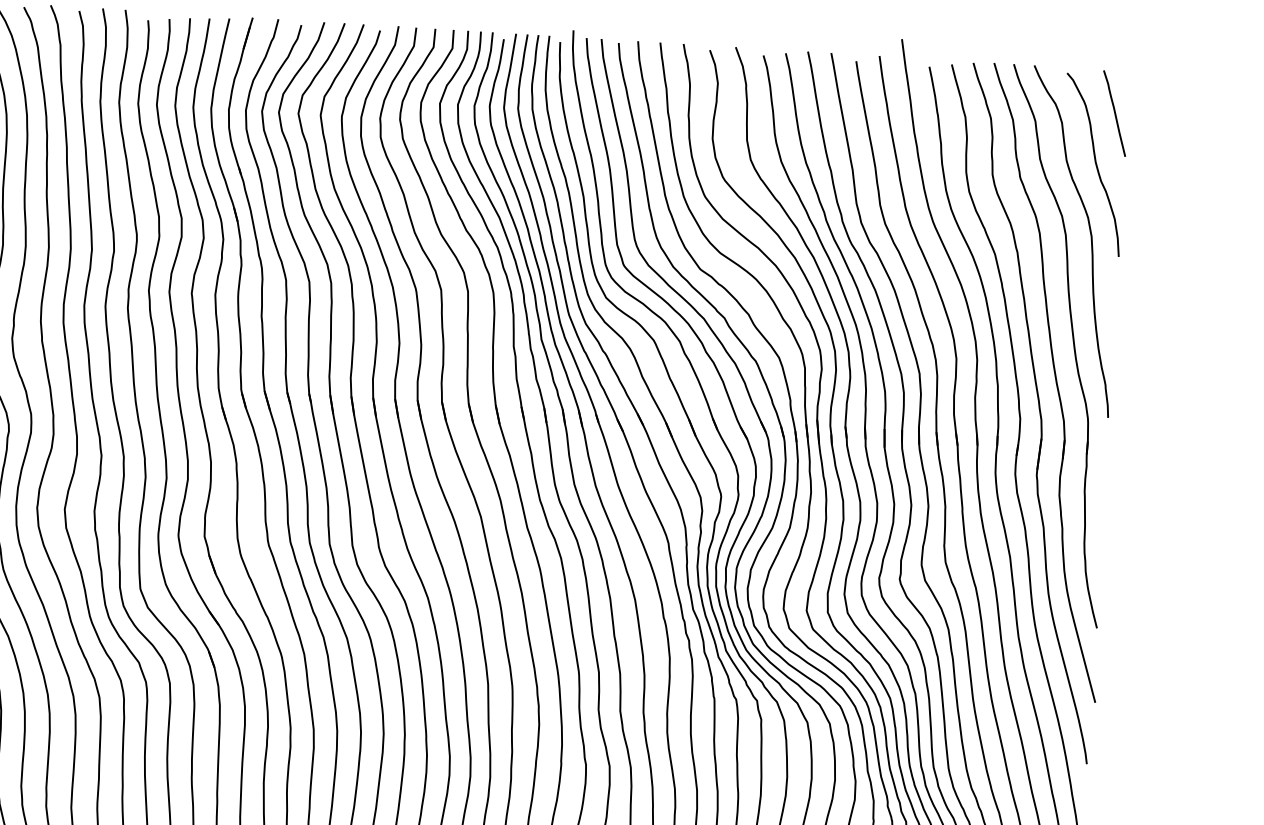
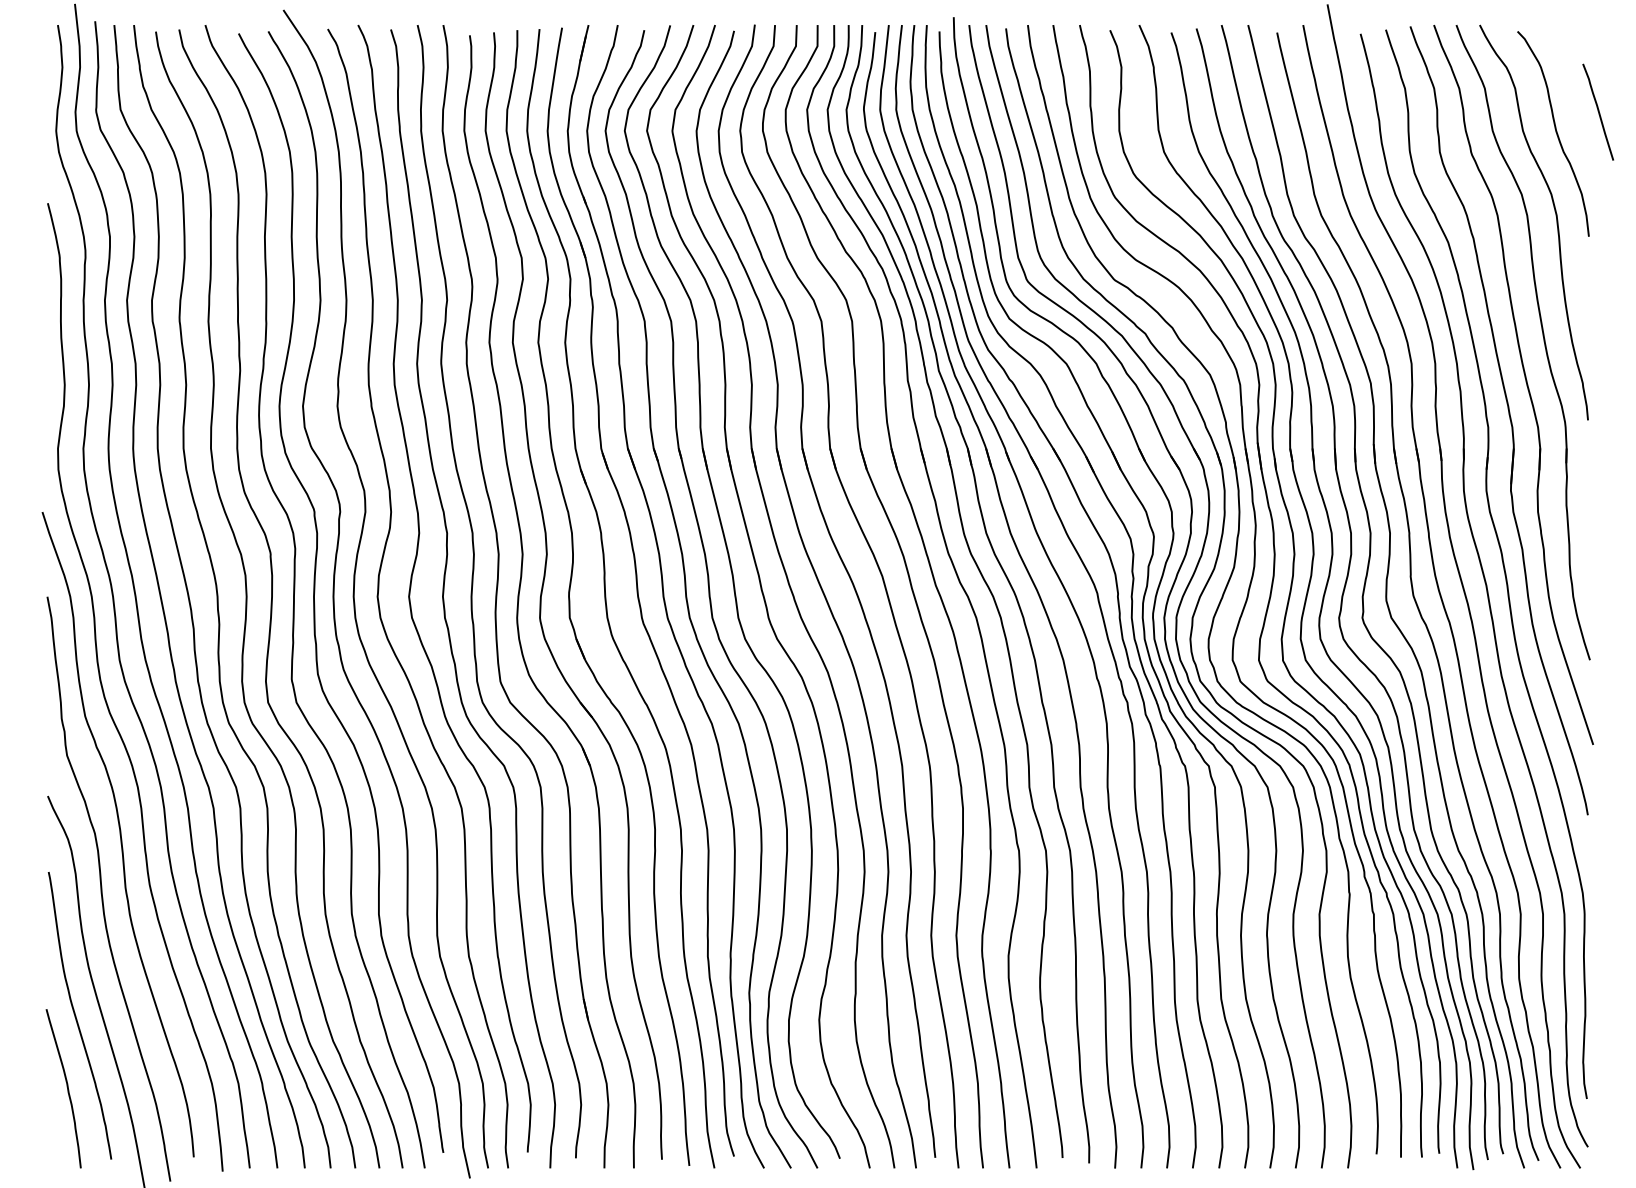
curve: (1113, 112) -> (1597, 111), moved

